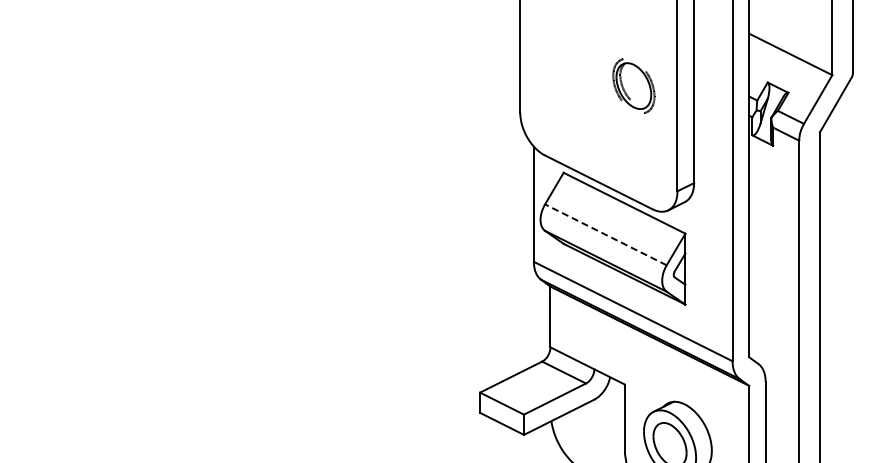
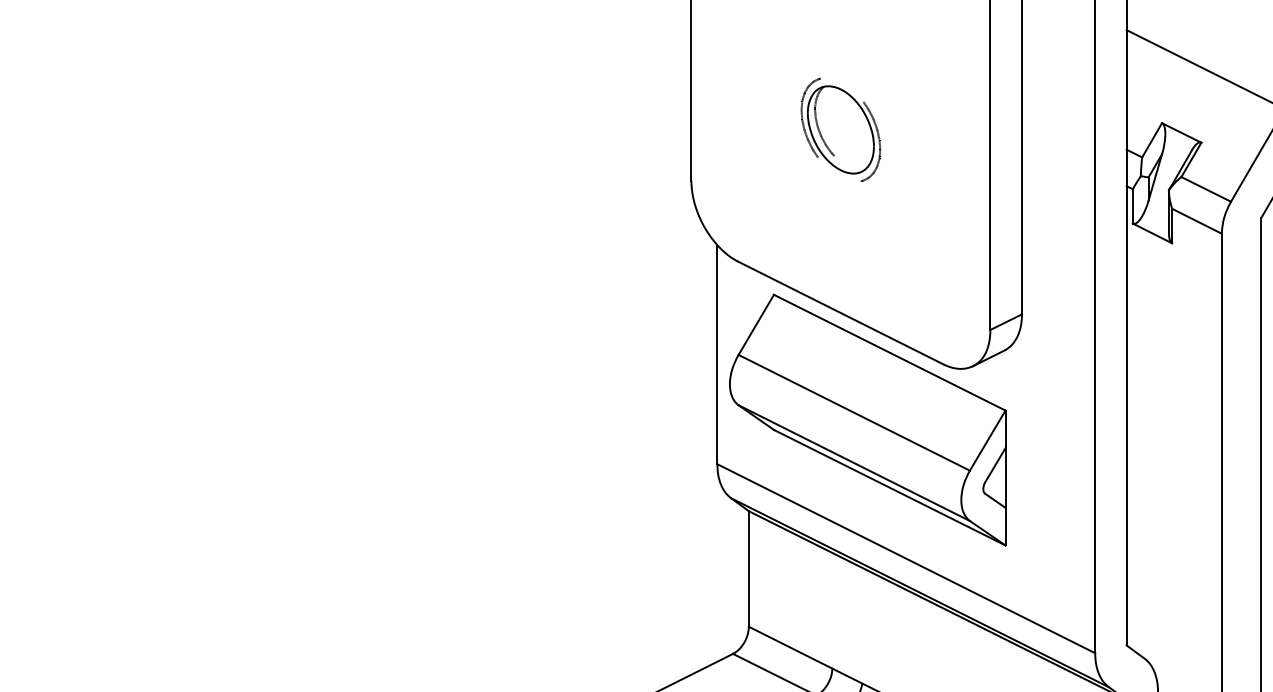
part: (633, 85) -> (840, 128), moved
line: (605, 234) -> (853, 412), dashed -> solid

